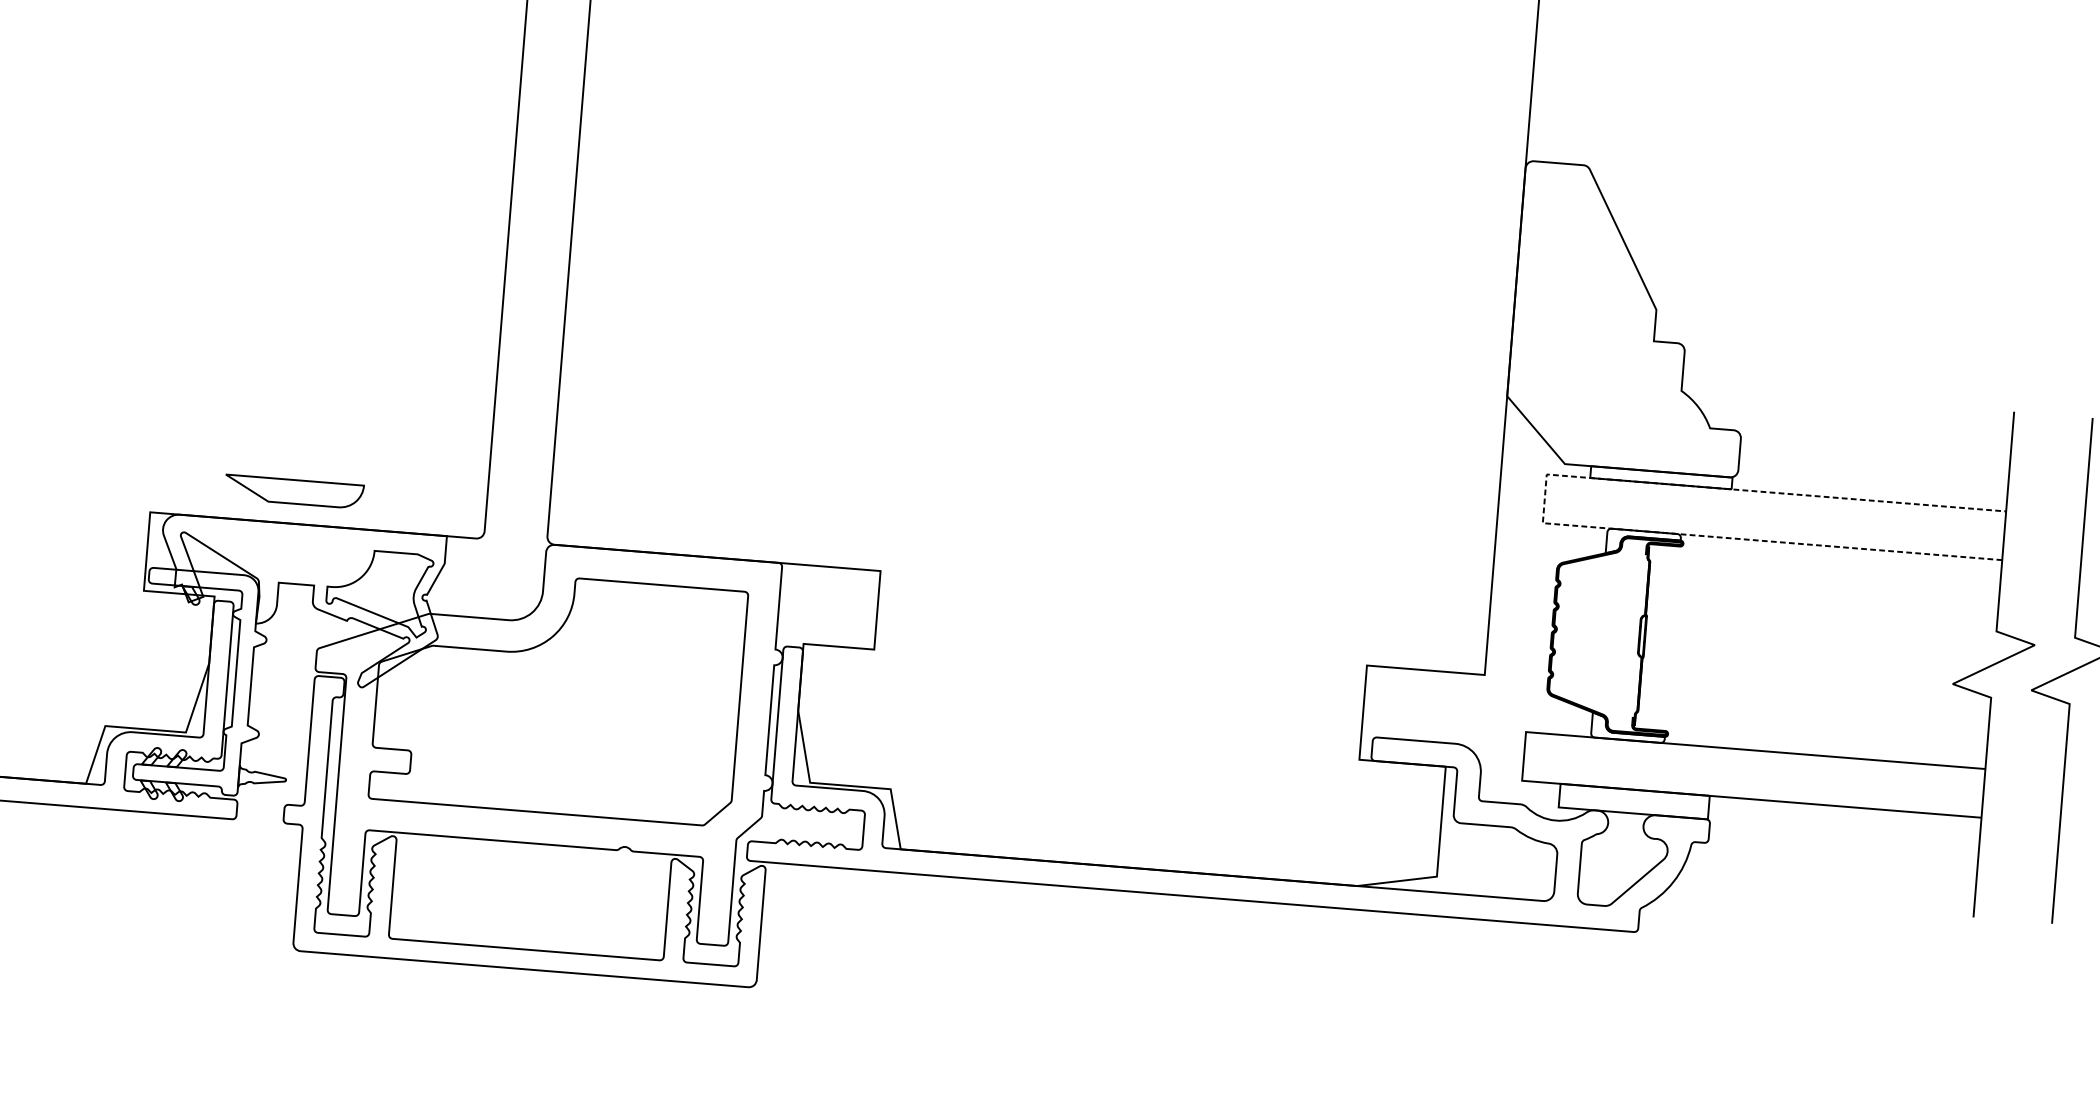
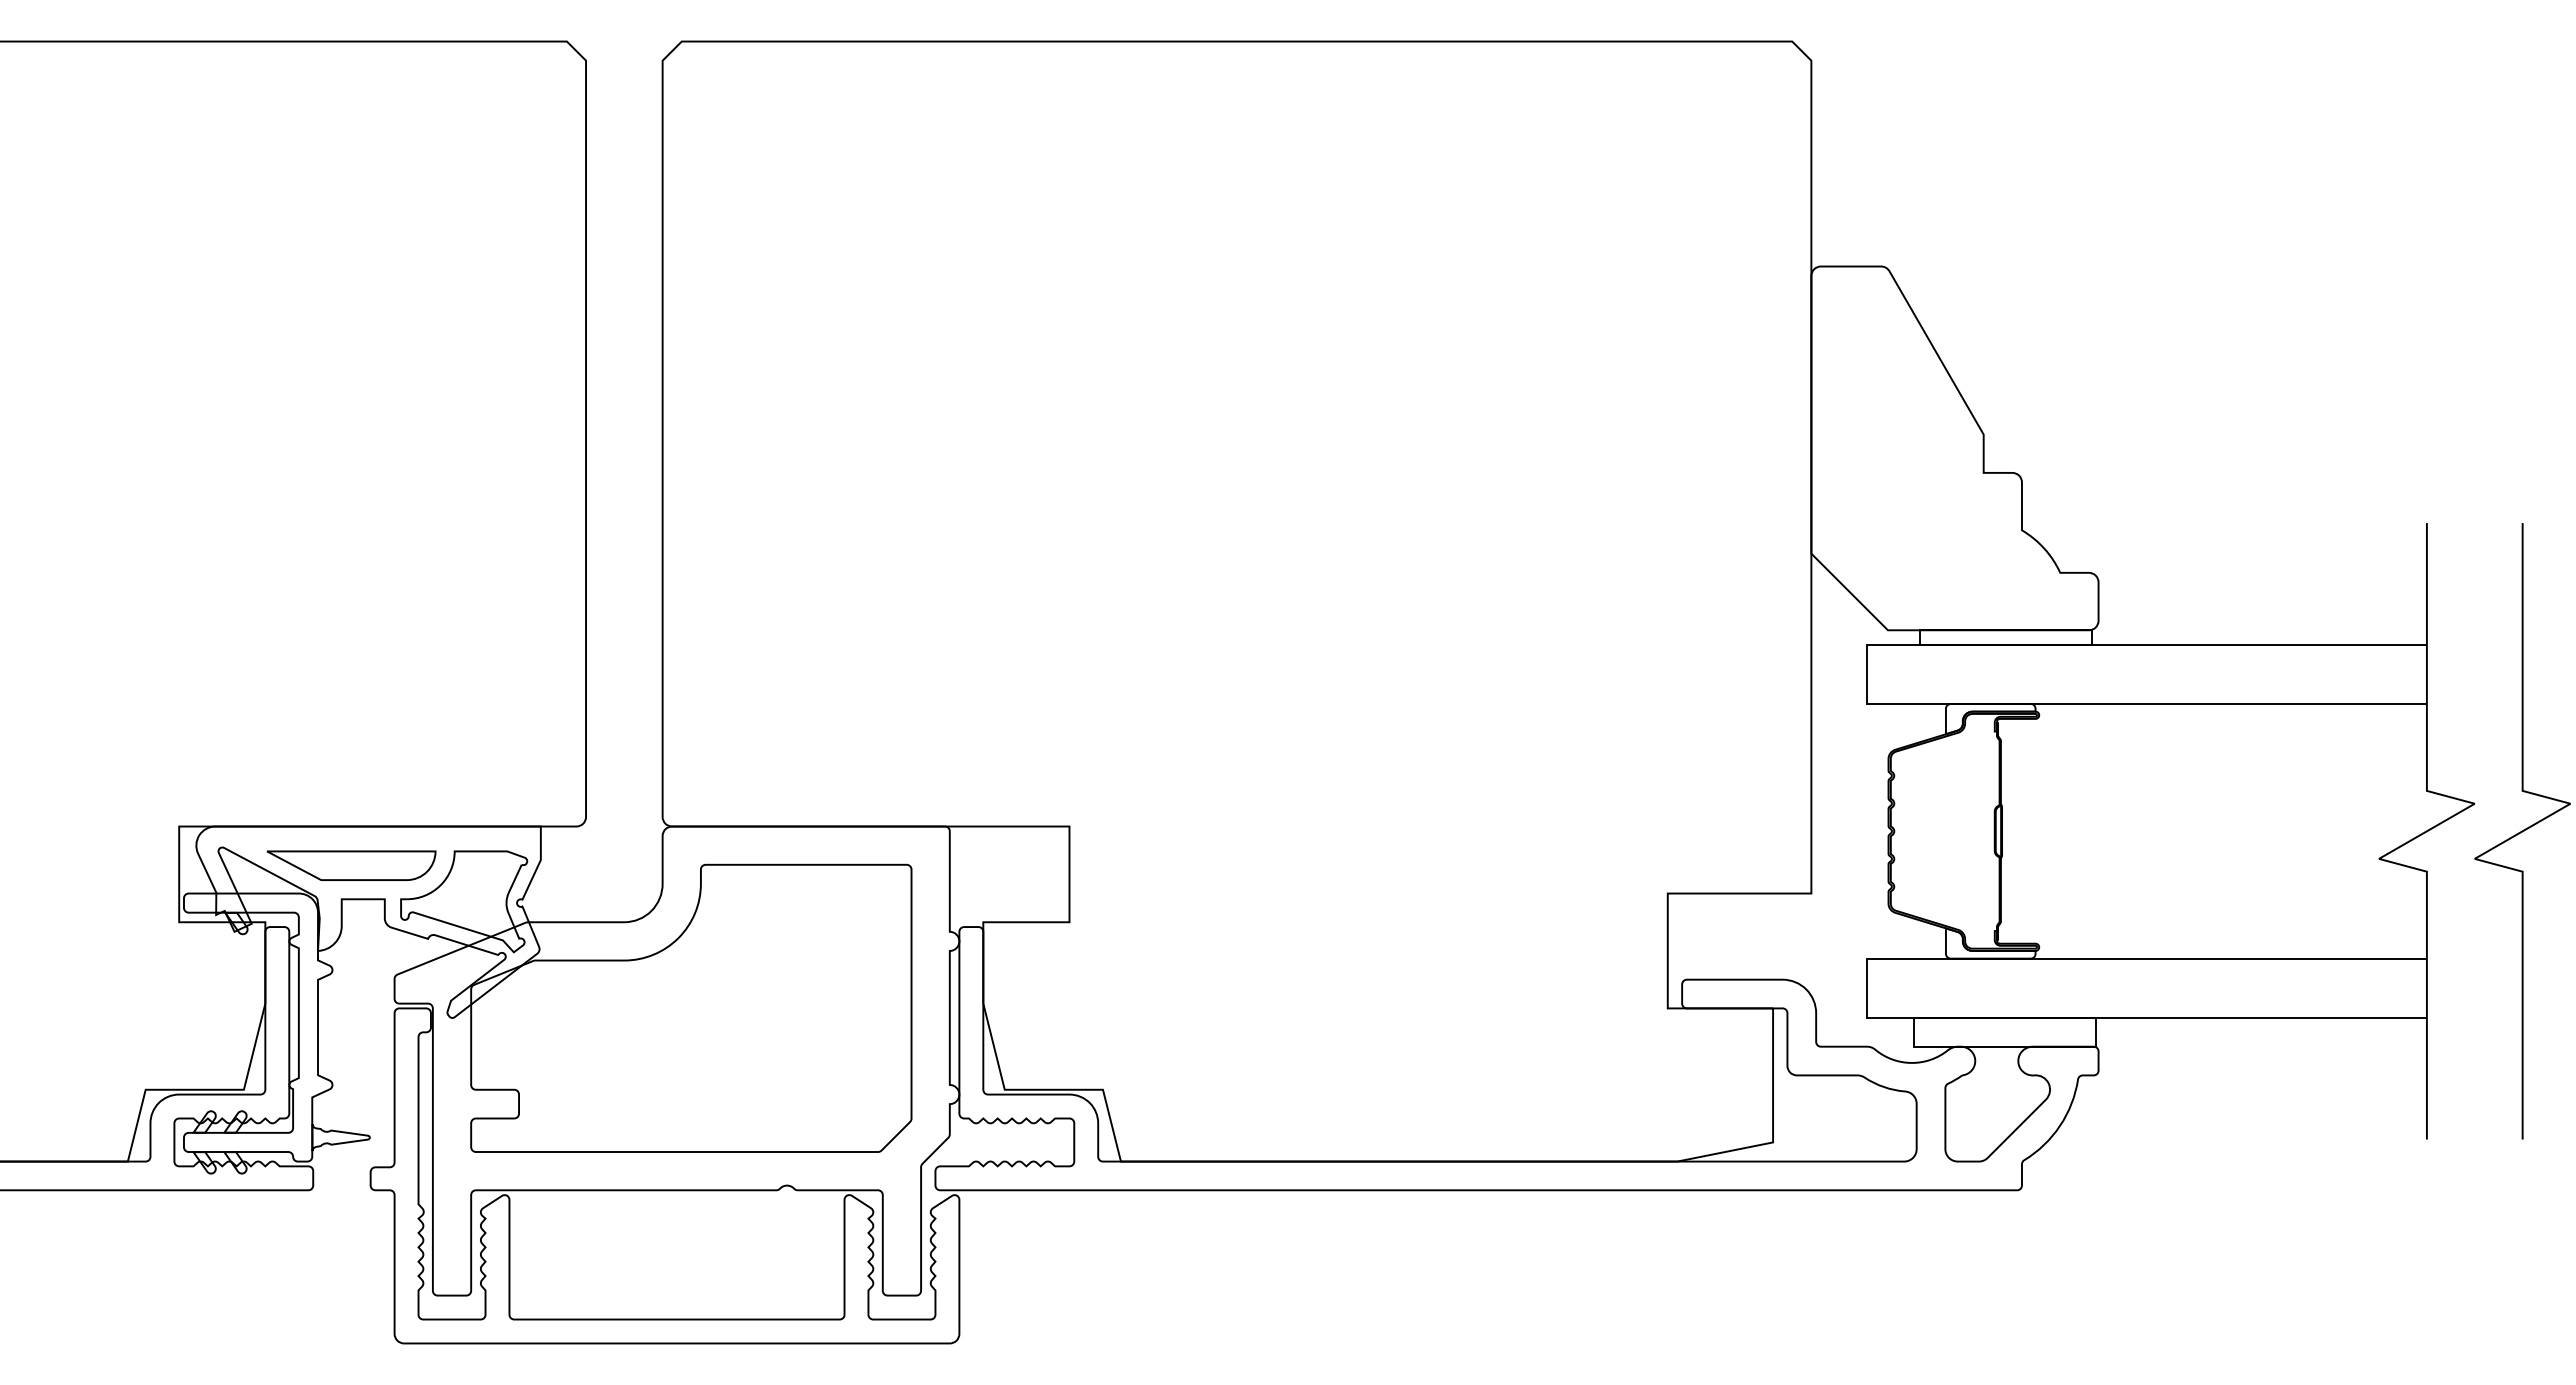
part: (294, 491) -> (351, 865), moved
line: (1544, 498) -> (1866, 674), dashed -> solid

